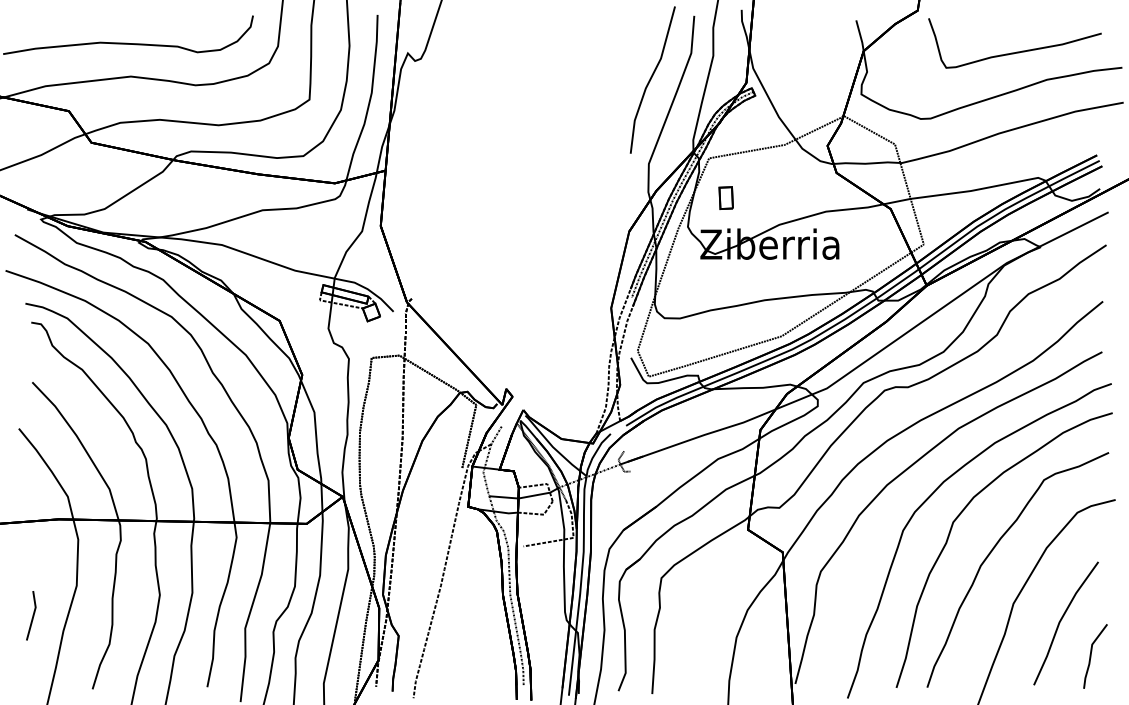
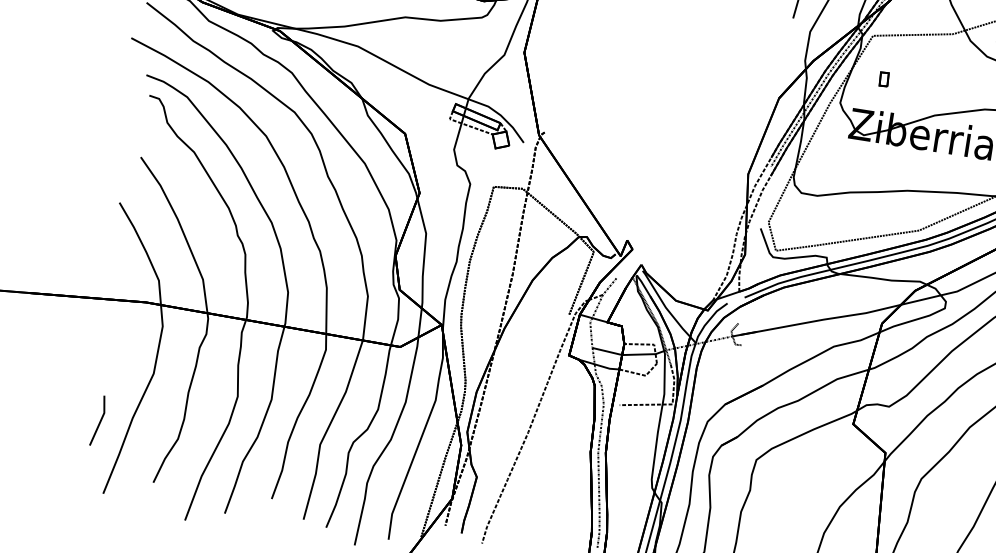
part: (725, 197) -> (883, 78), size x0.6
part: (31, 615) -> (98, 420), moved

